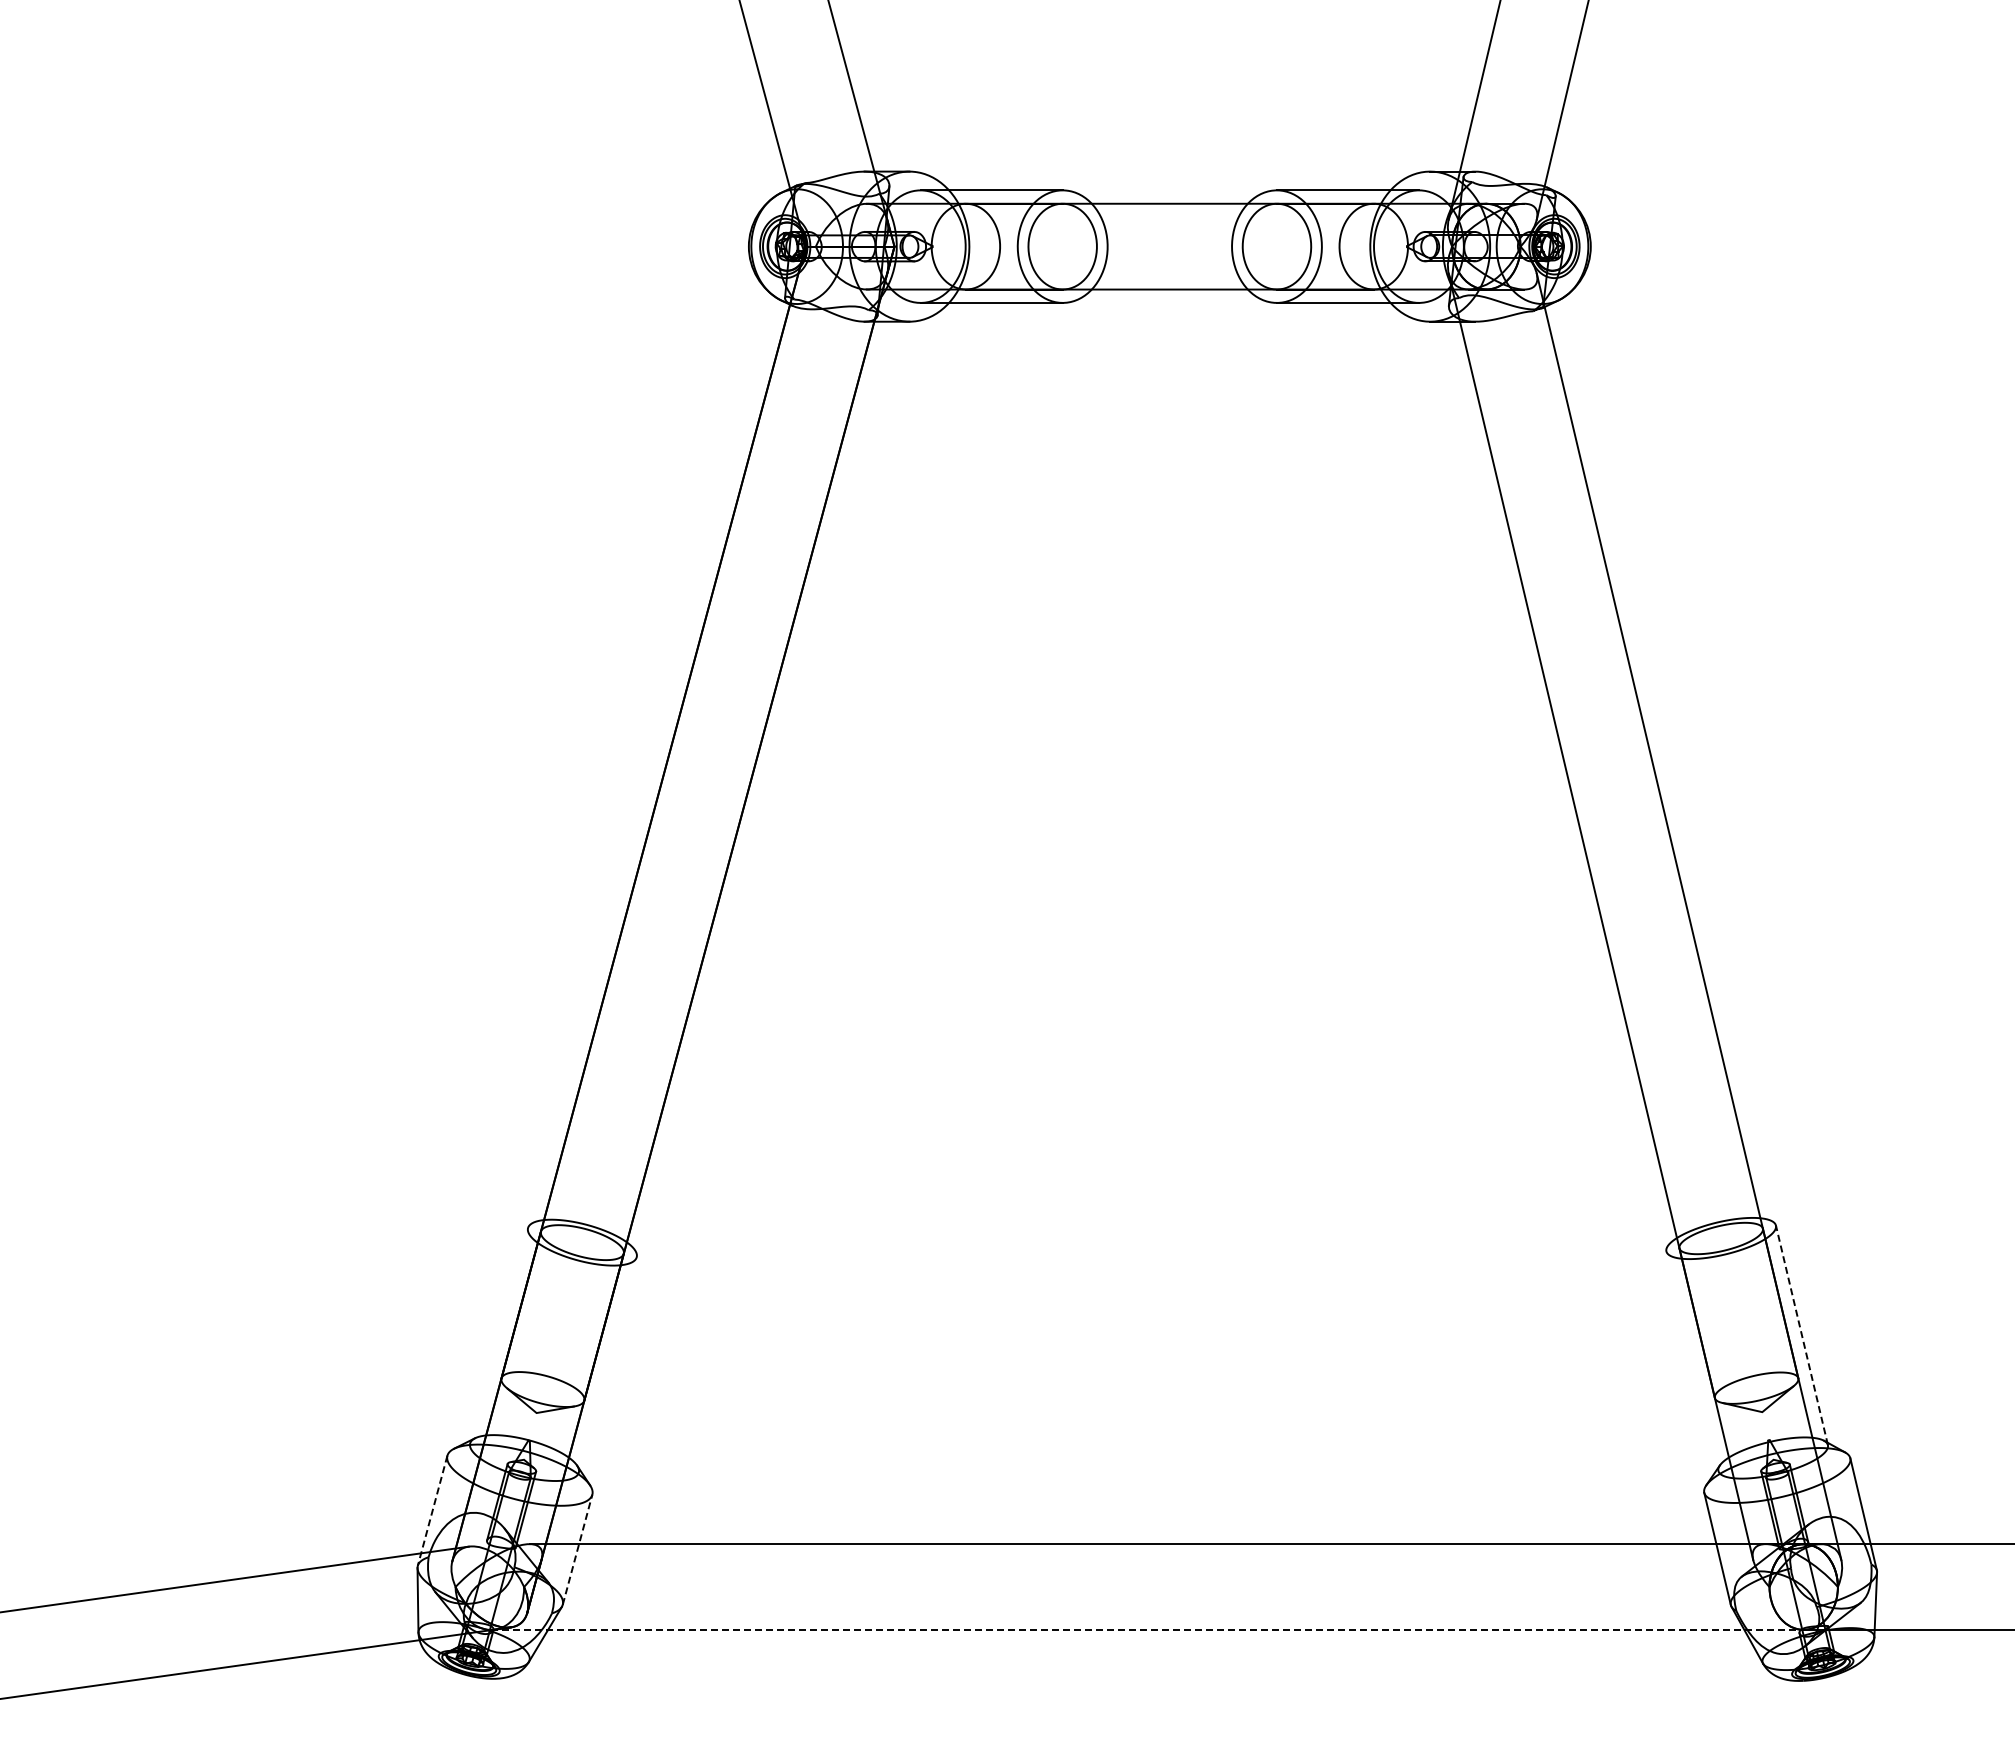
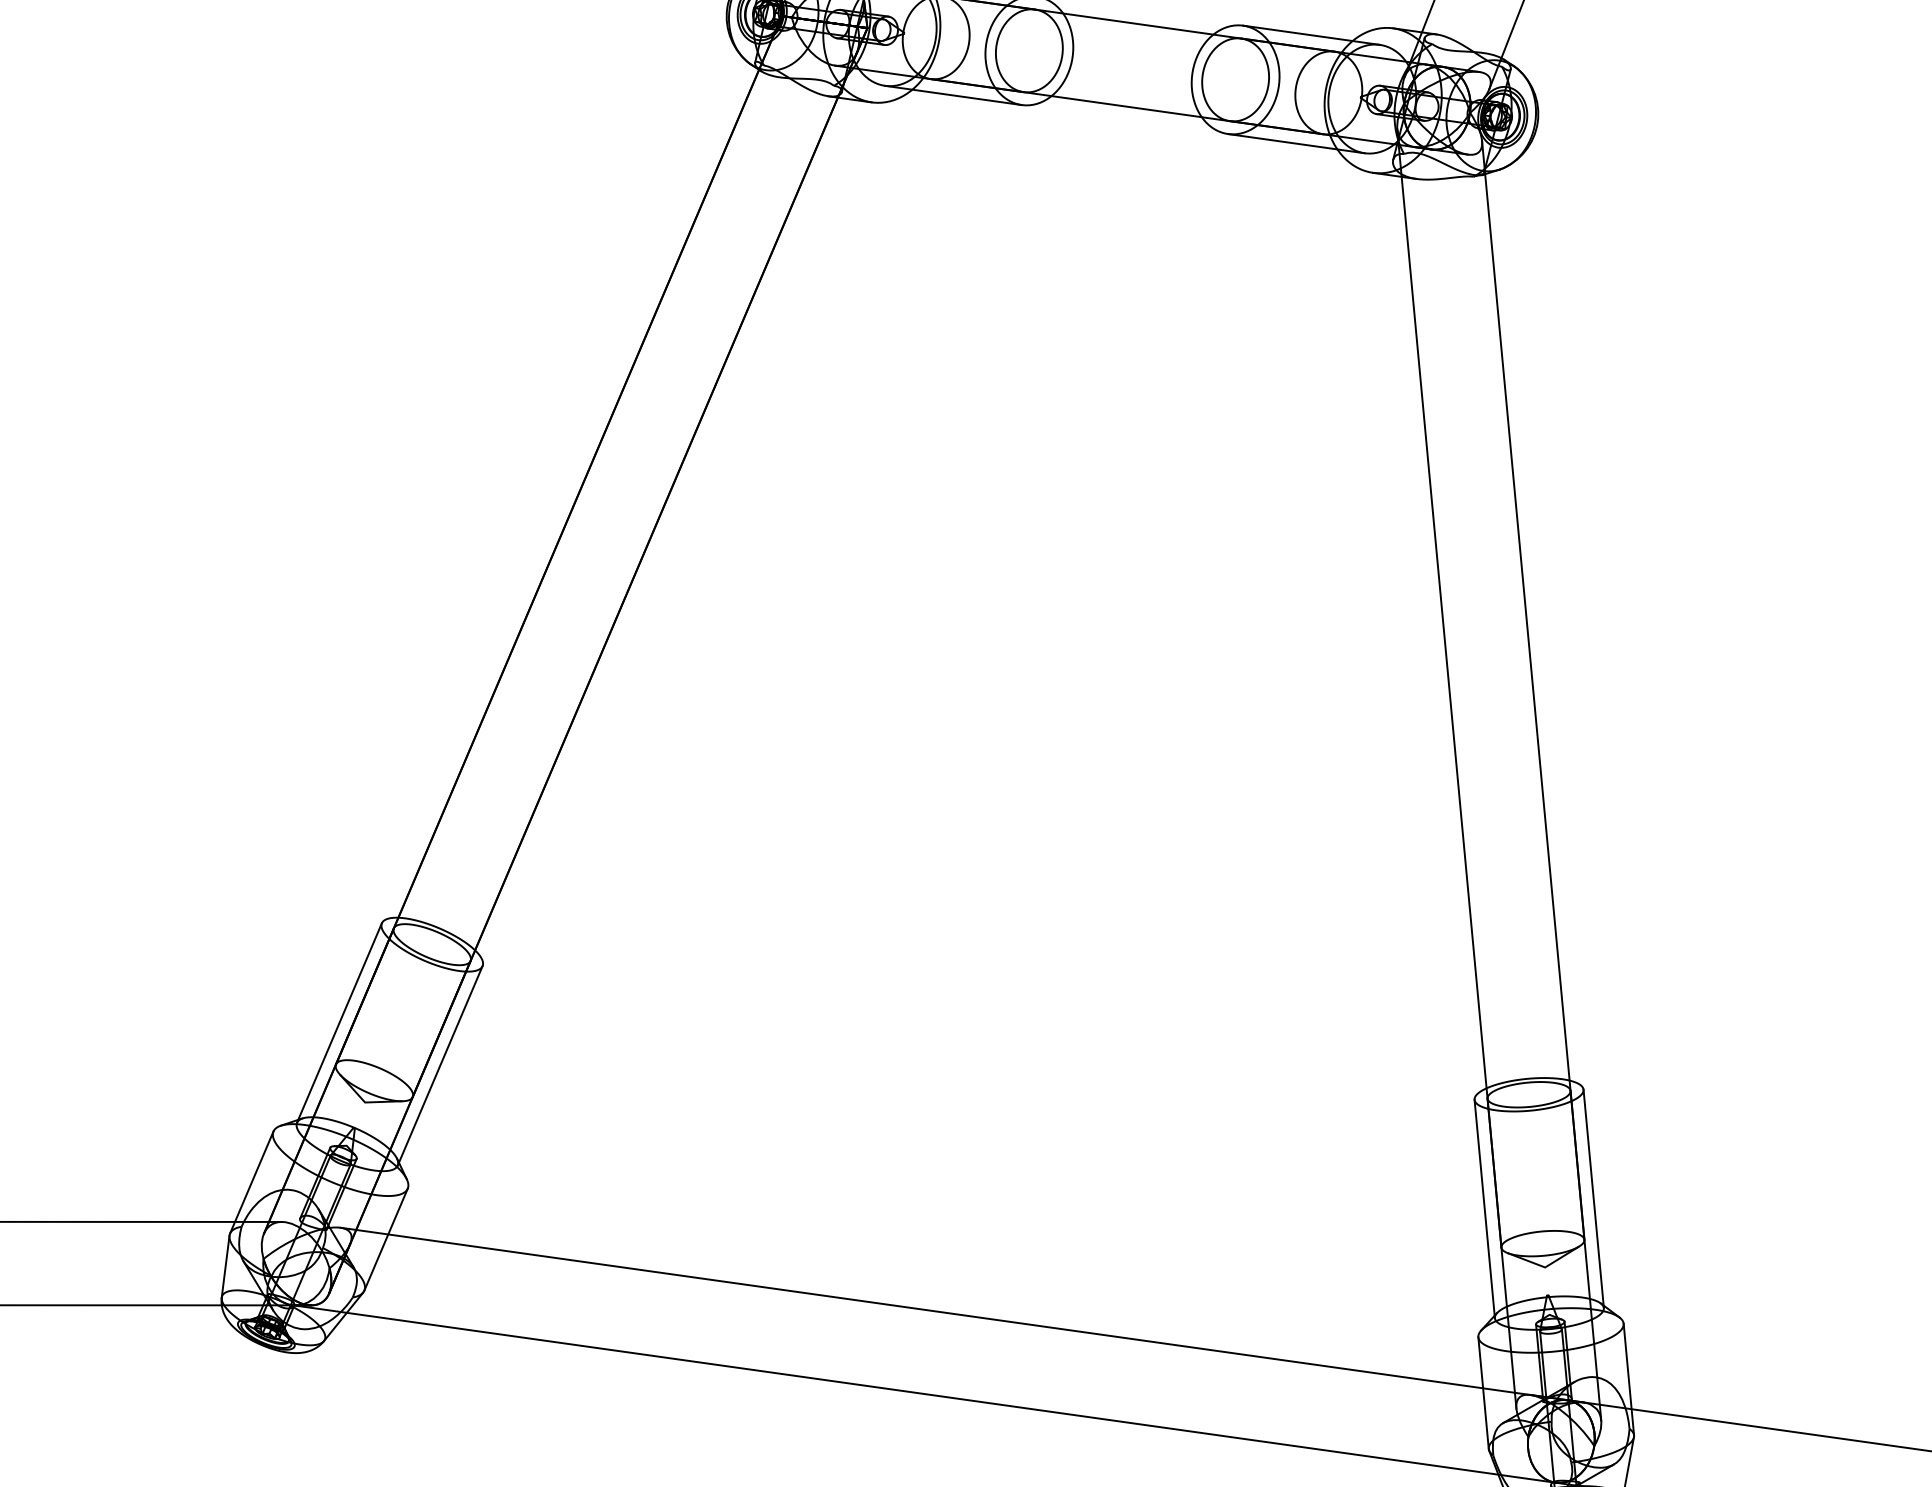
line: (499, 1335) -> (339, 1022), added
line: (1801, 1335) -> (1593, 1198), dashed -> solid
line: (1692, 1361) -> (1484, 1209), added
line: (607, 1364) -> (439, 1065), added
line: (432, 1511) -> (251, 1183), dashed -> solid
line: (577, 1549) -> (386, 1239), dashed -> solid
line: (1147, 1629) -> (923, 1393), dashed -> solid

